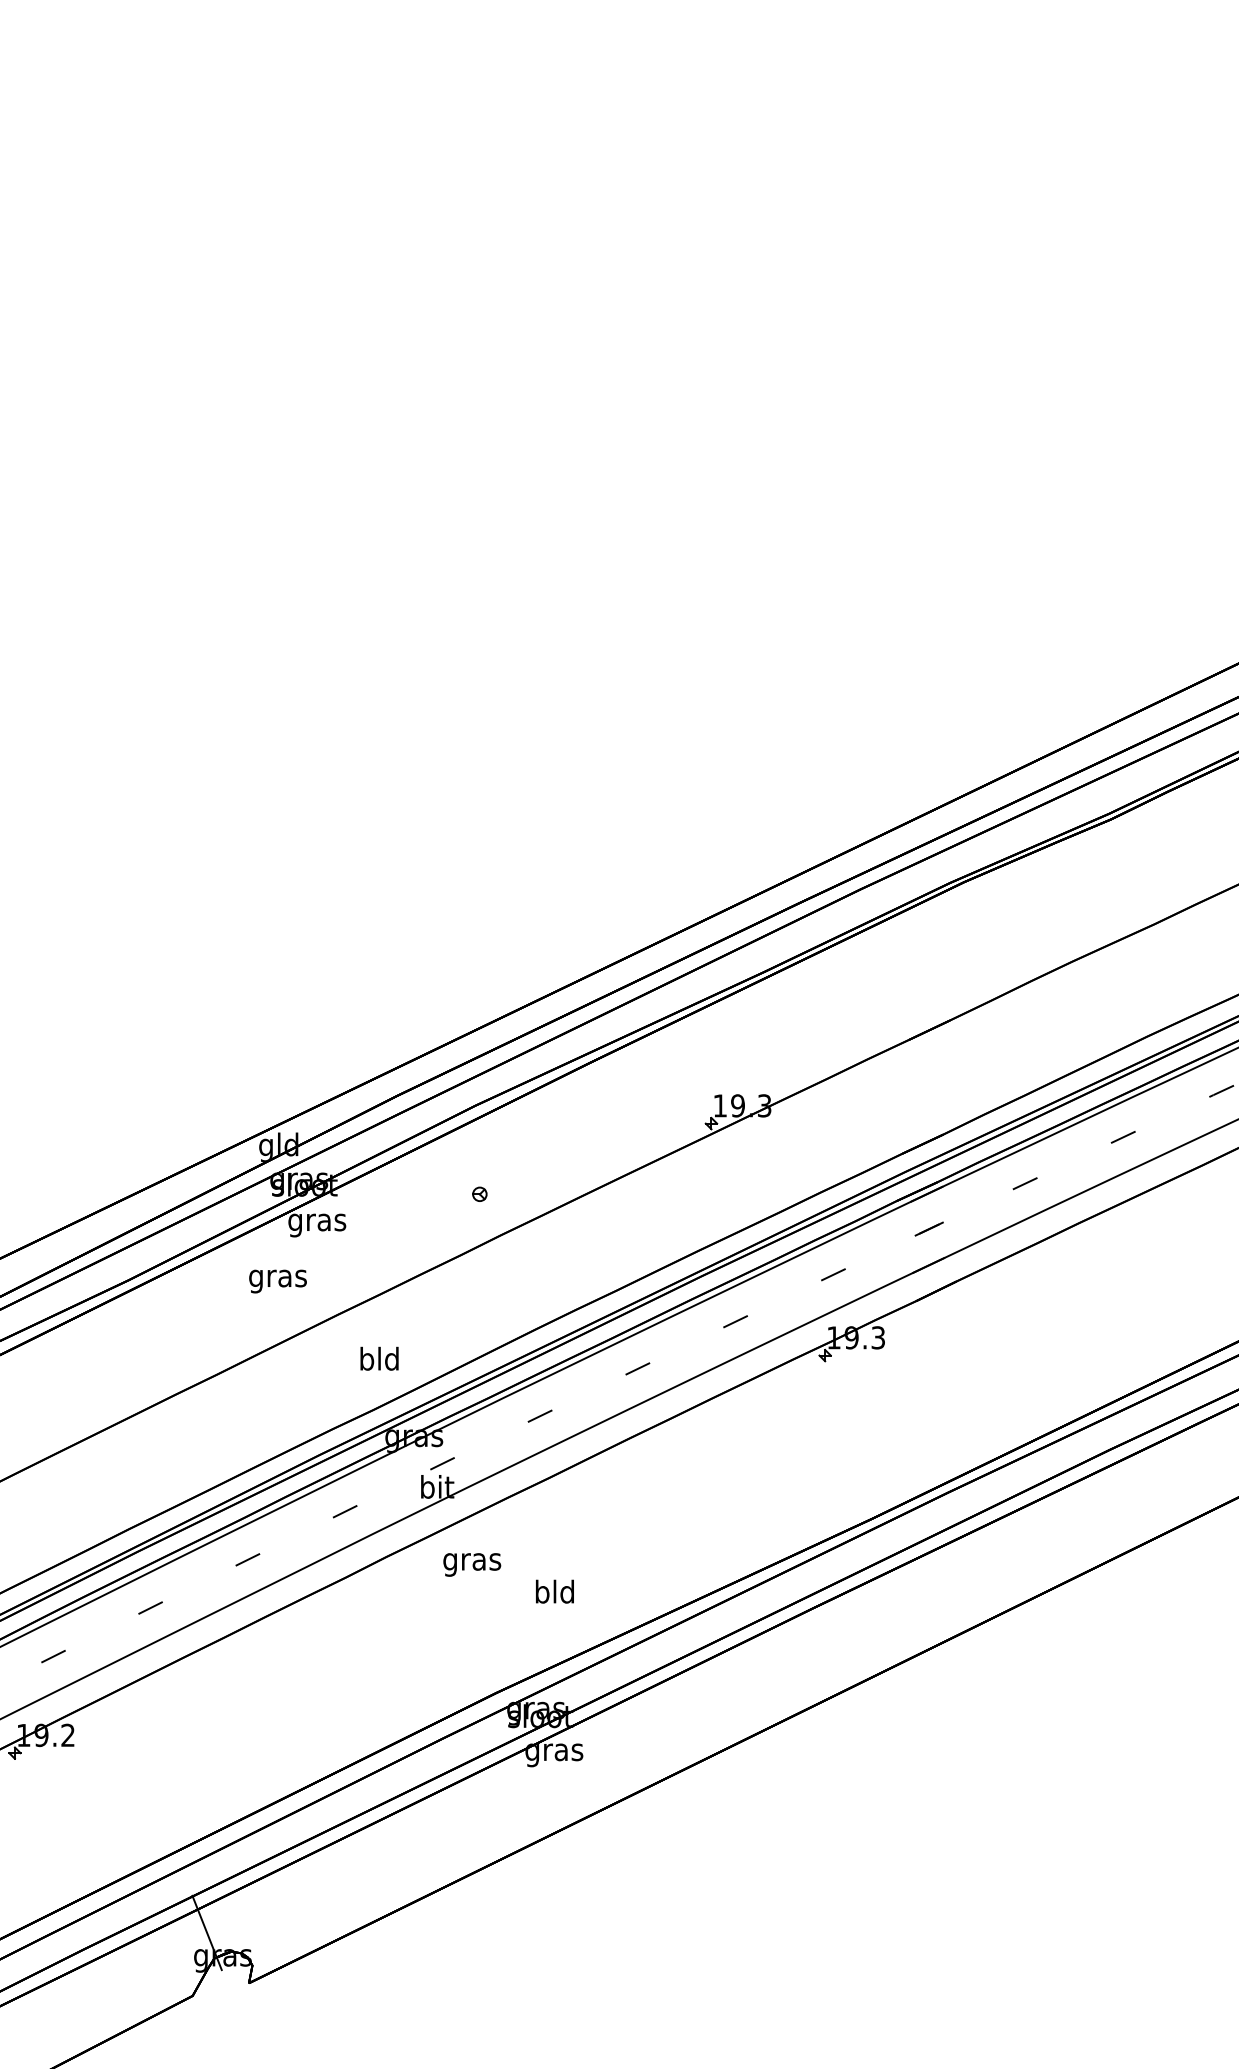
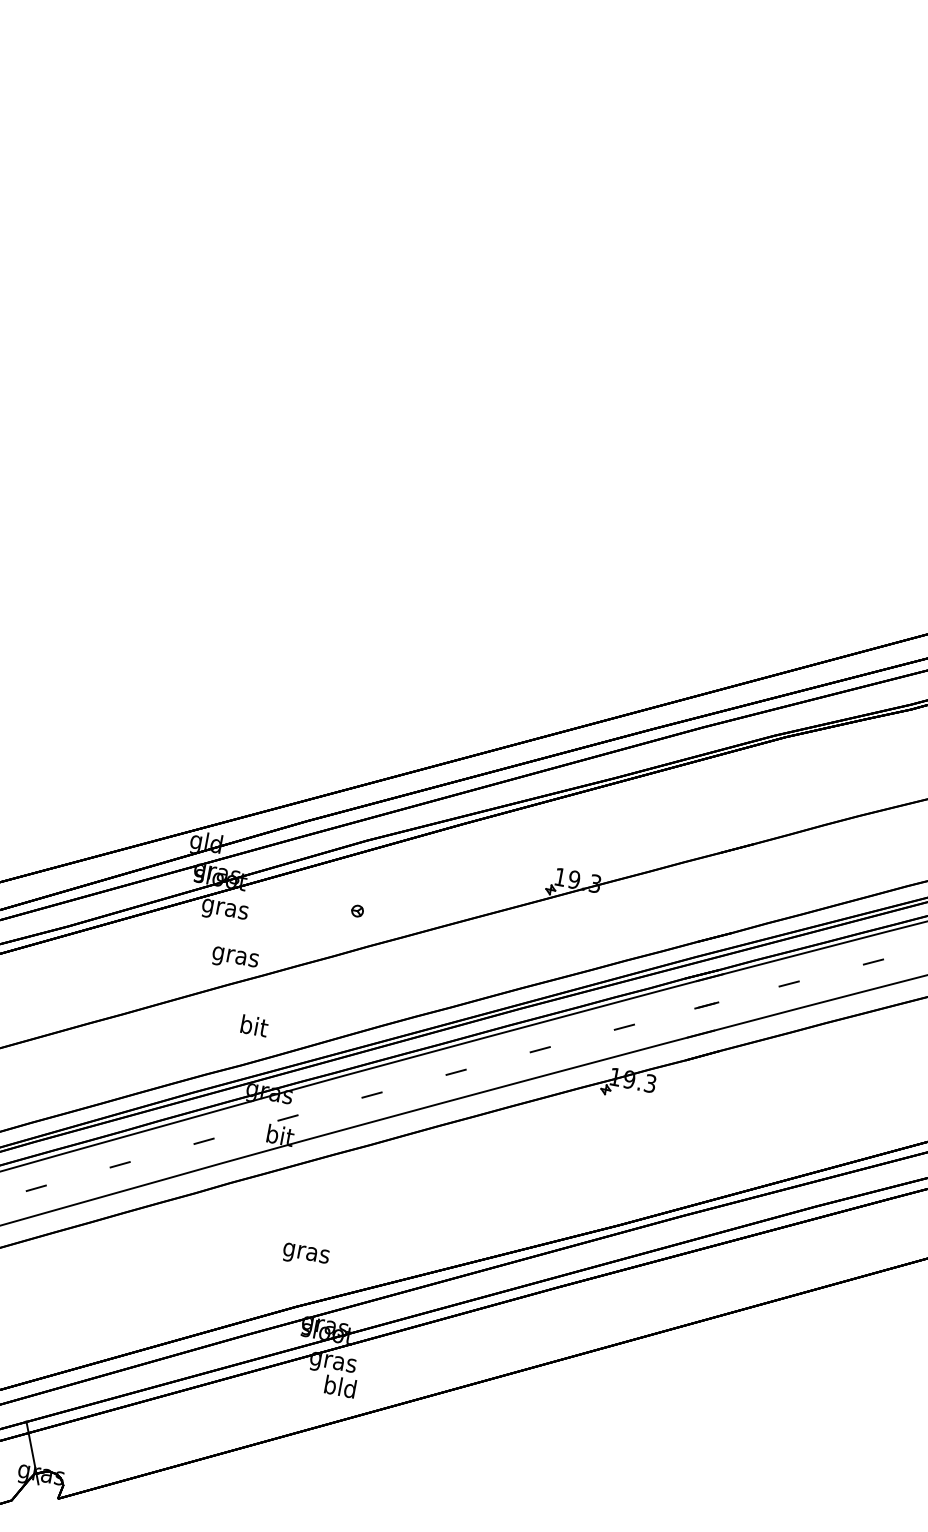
text: (277, 1281) -> (234, 959), moved
text: (379, 1358) -> (253, 1025), bld -> bit
text: (472, 1564) -> (306, 1255), moved
text: (554, 1591) -> (340, 1386), moved

